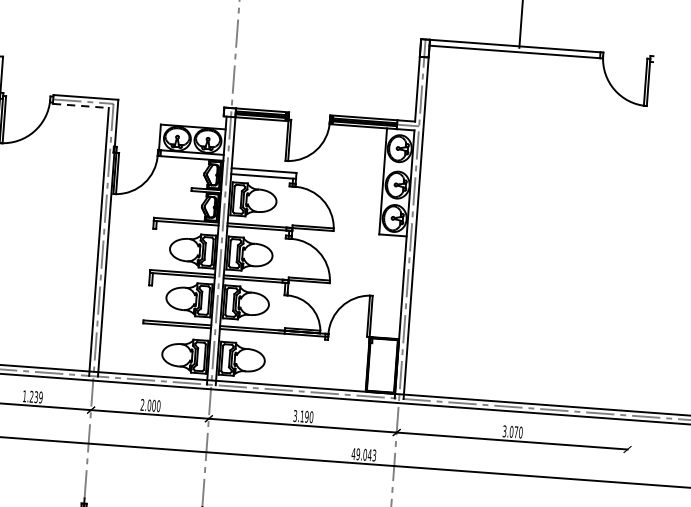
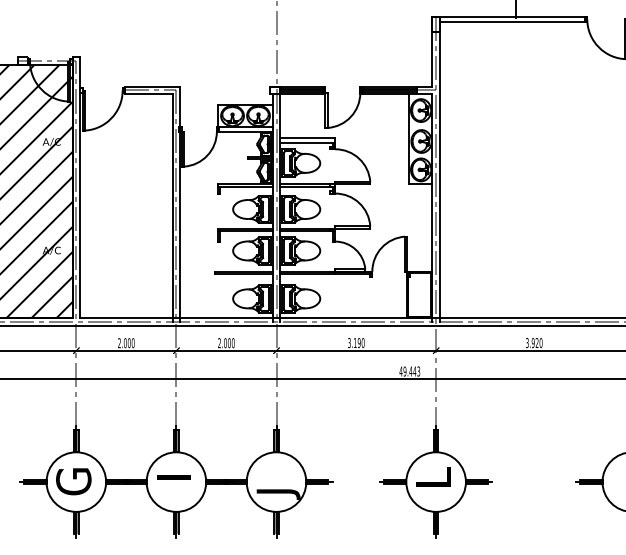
line: (80, 106) -> (148, 94), dashed -> solid
text: (32, 397) -> (126, 343), 1.239 -> 2.000
text: (513, 432) -> (534, 343), 3.070 -> 3.920
text: (364, 454) -> (410, 371), 49.043 -> 49.443

